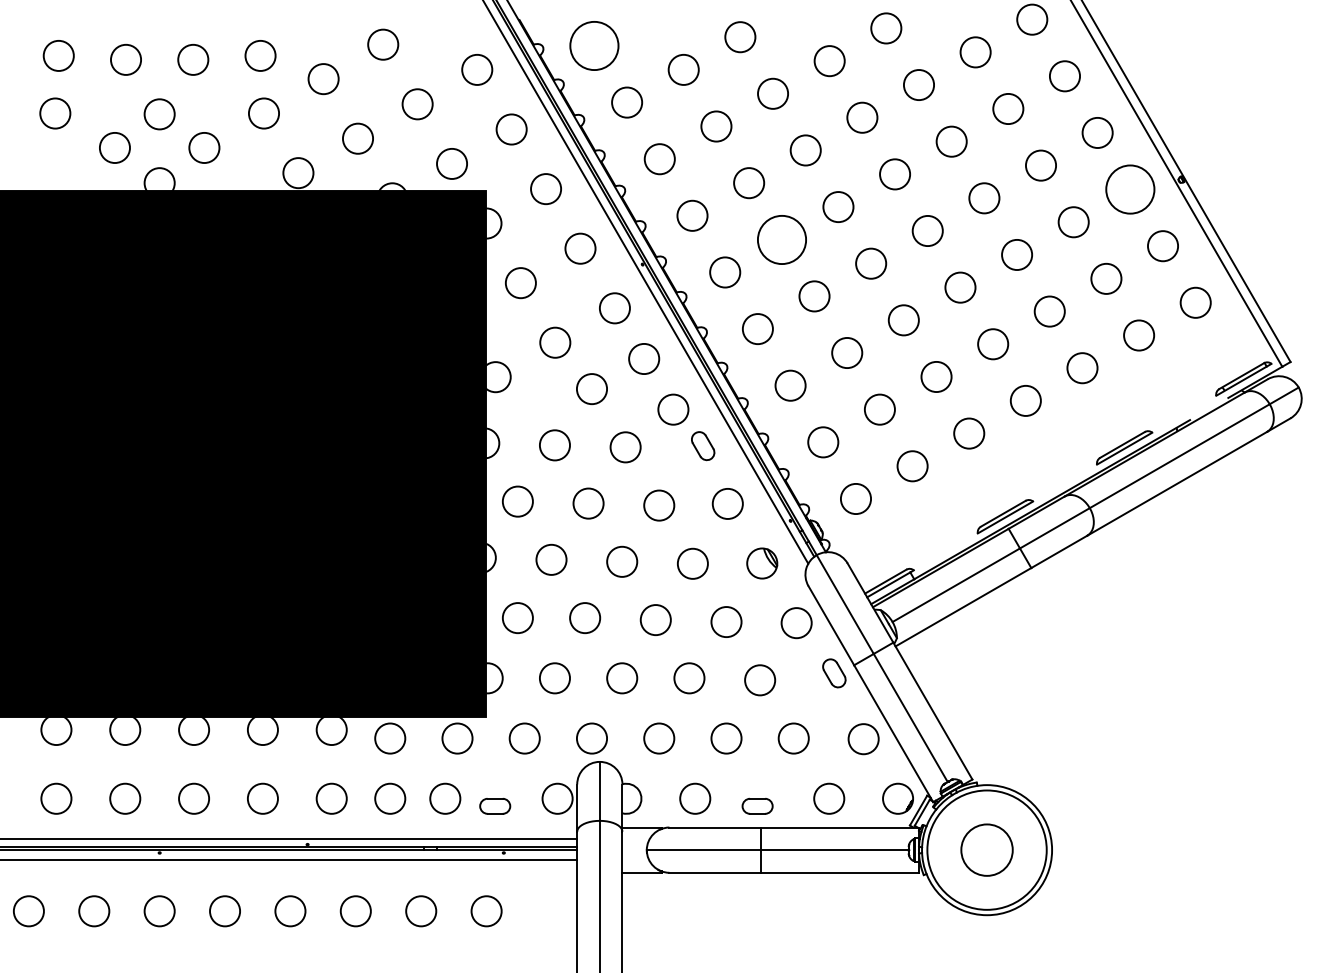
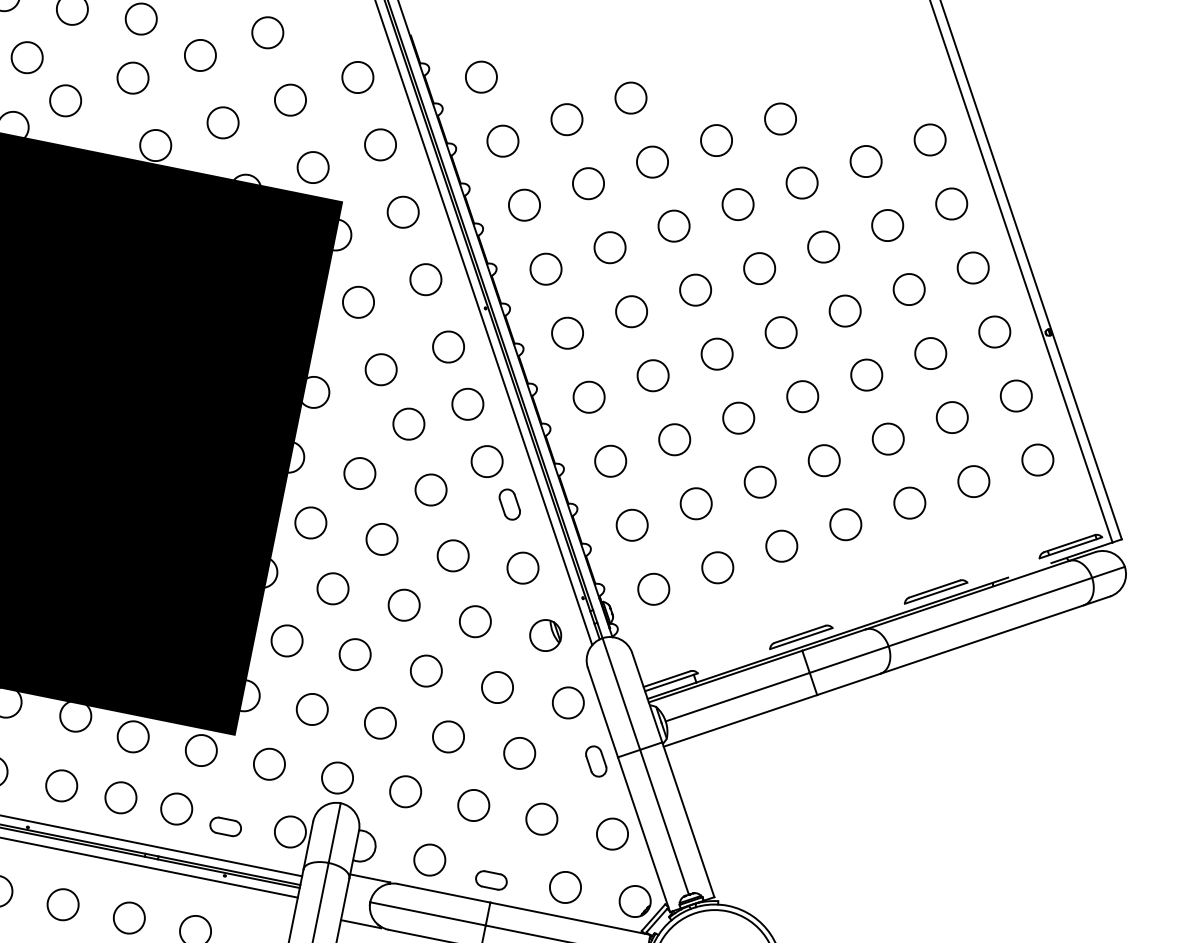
circle: (594, 45) -> (481, 76), size x0.62
circle: (1130, 189) -> (994, 331), size x0.62
circle: (781, 239) -> (631, 311), size x0.62

